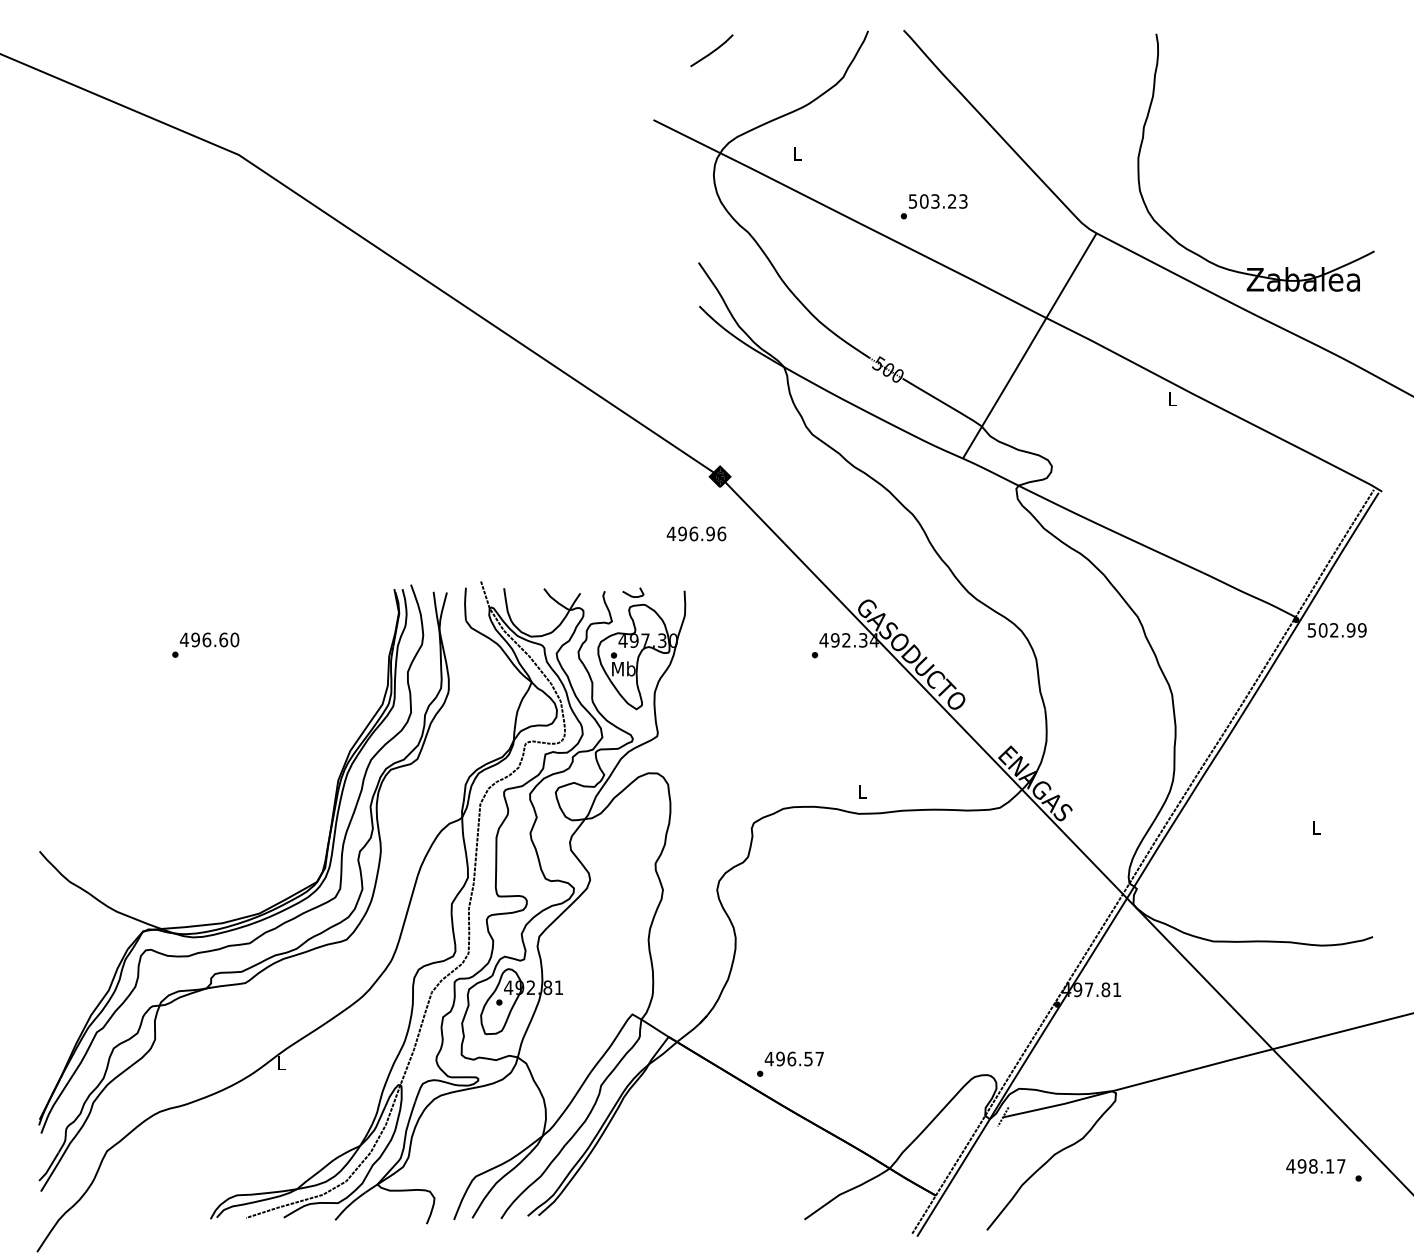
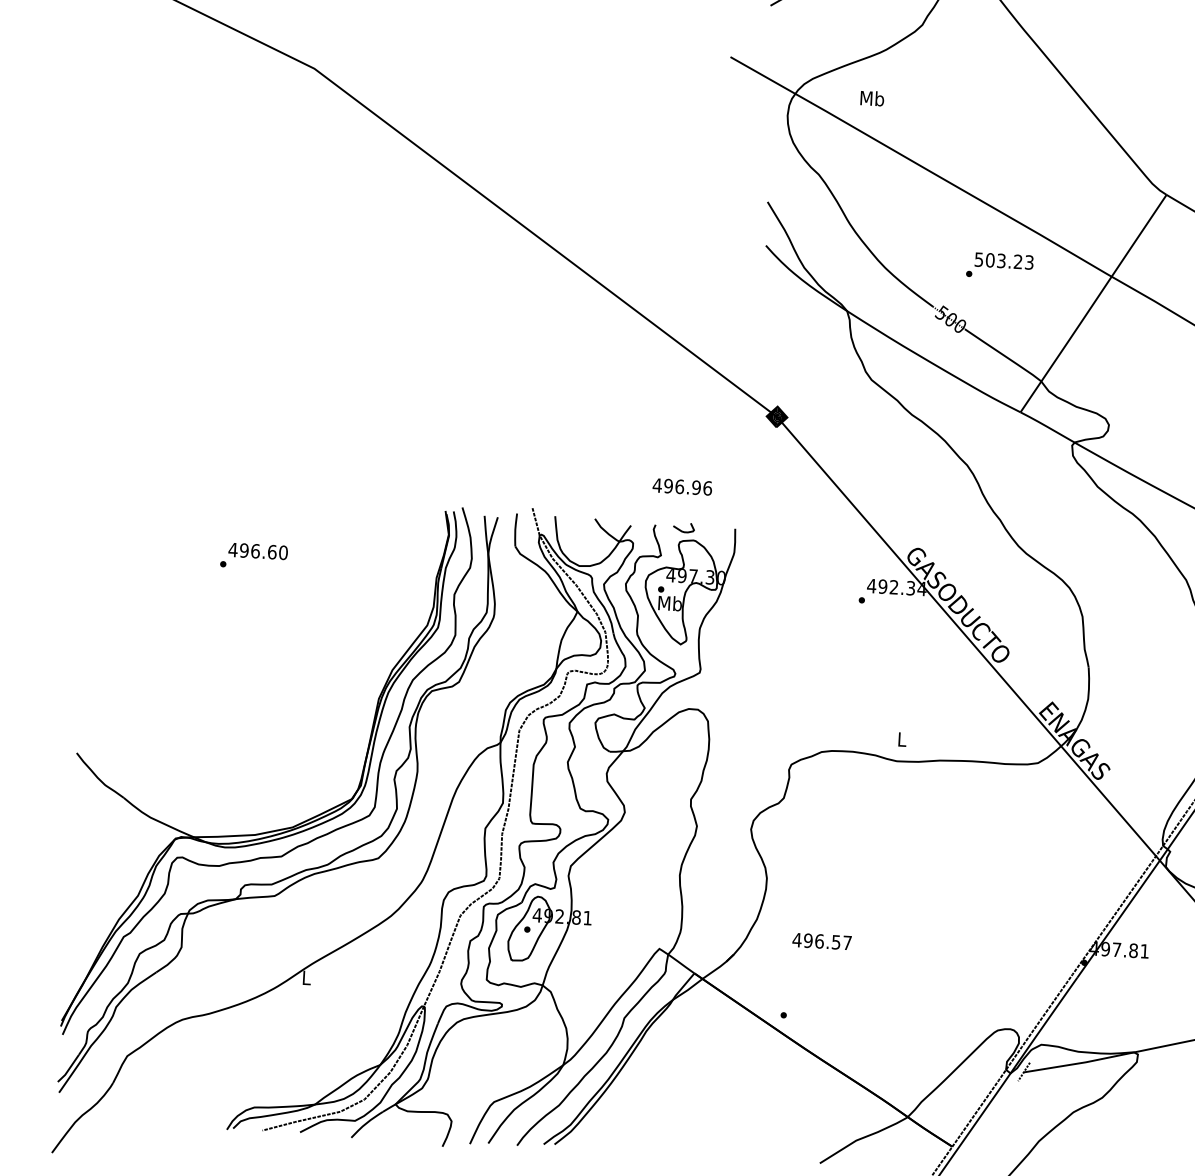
text: (797, 153) -> (872, 98), L -> Mb
text: (933, 206) -> (999, 265), moved
text: (696, 533) -> (682, 486), moved
text: (793, 1058) -> (821, 940), moved

